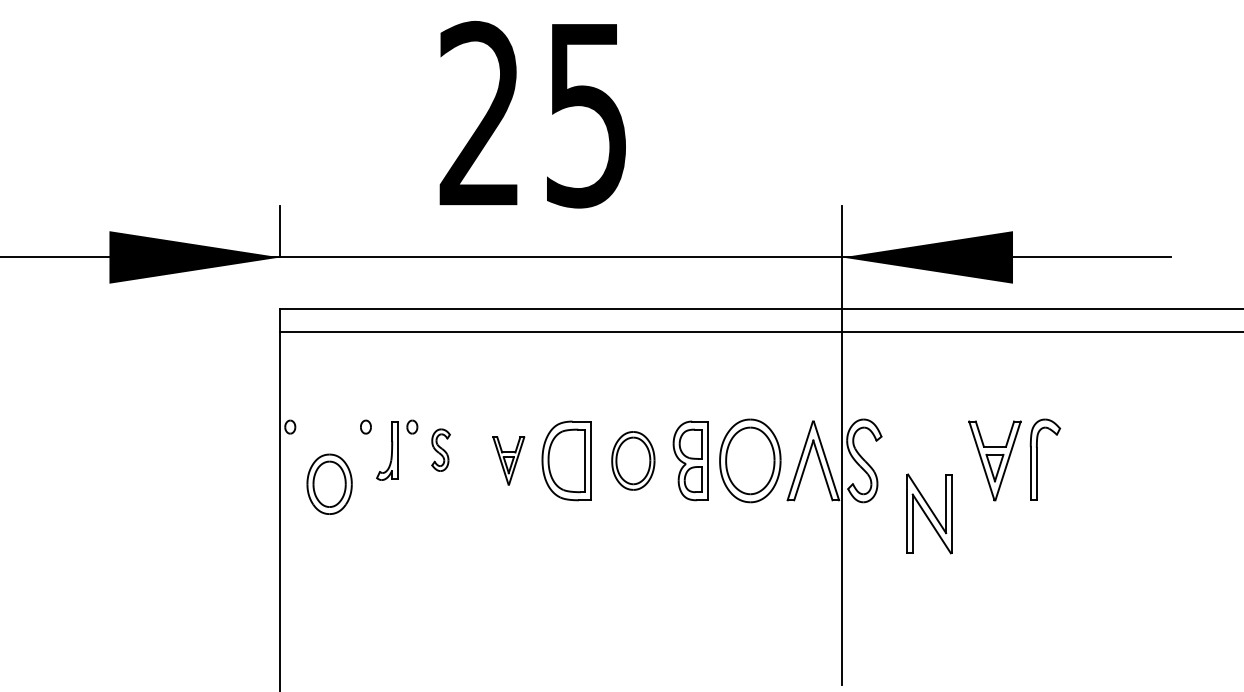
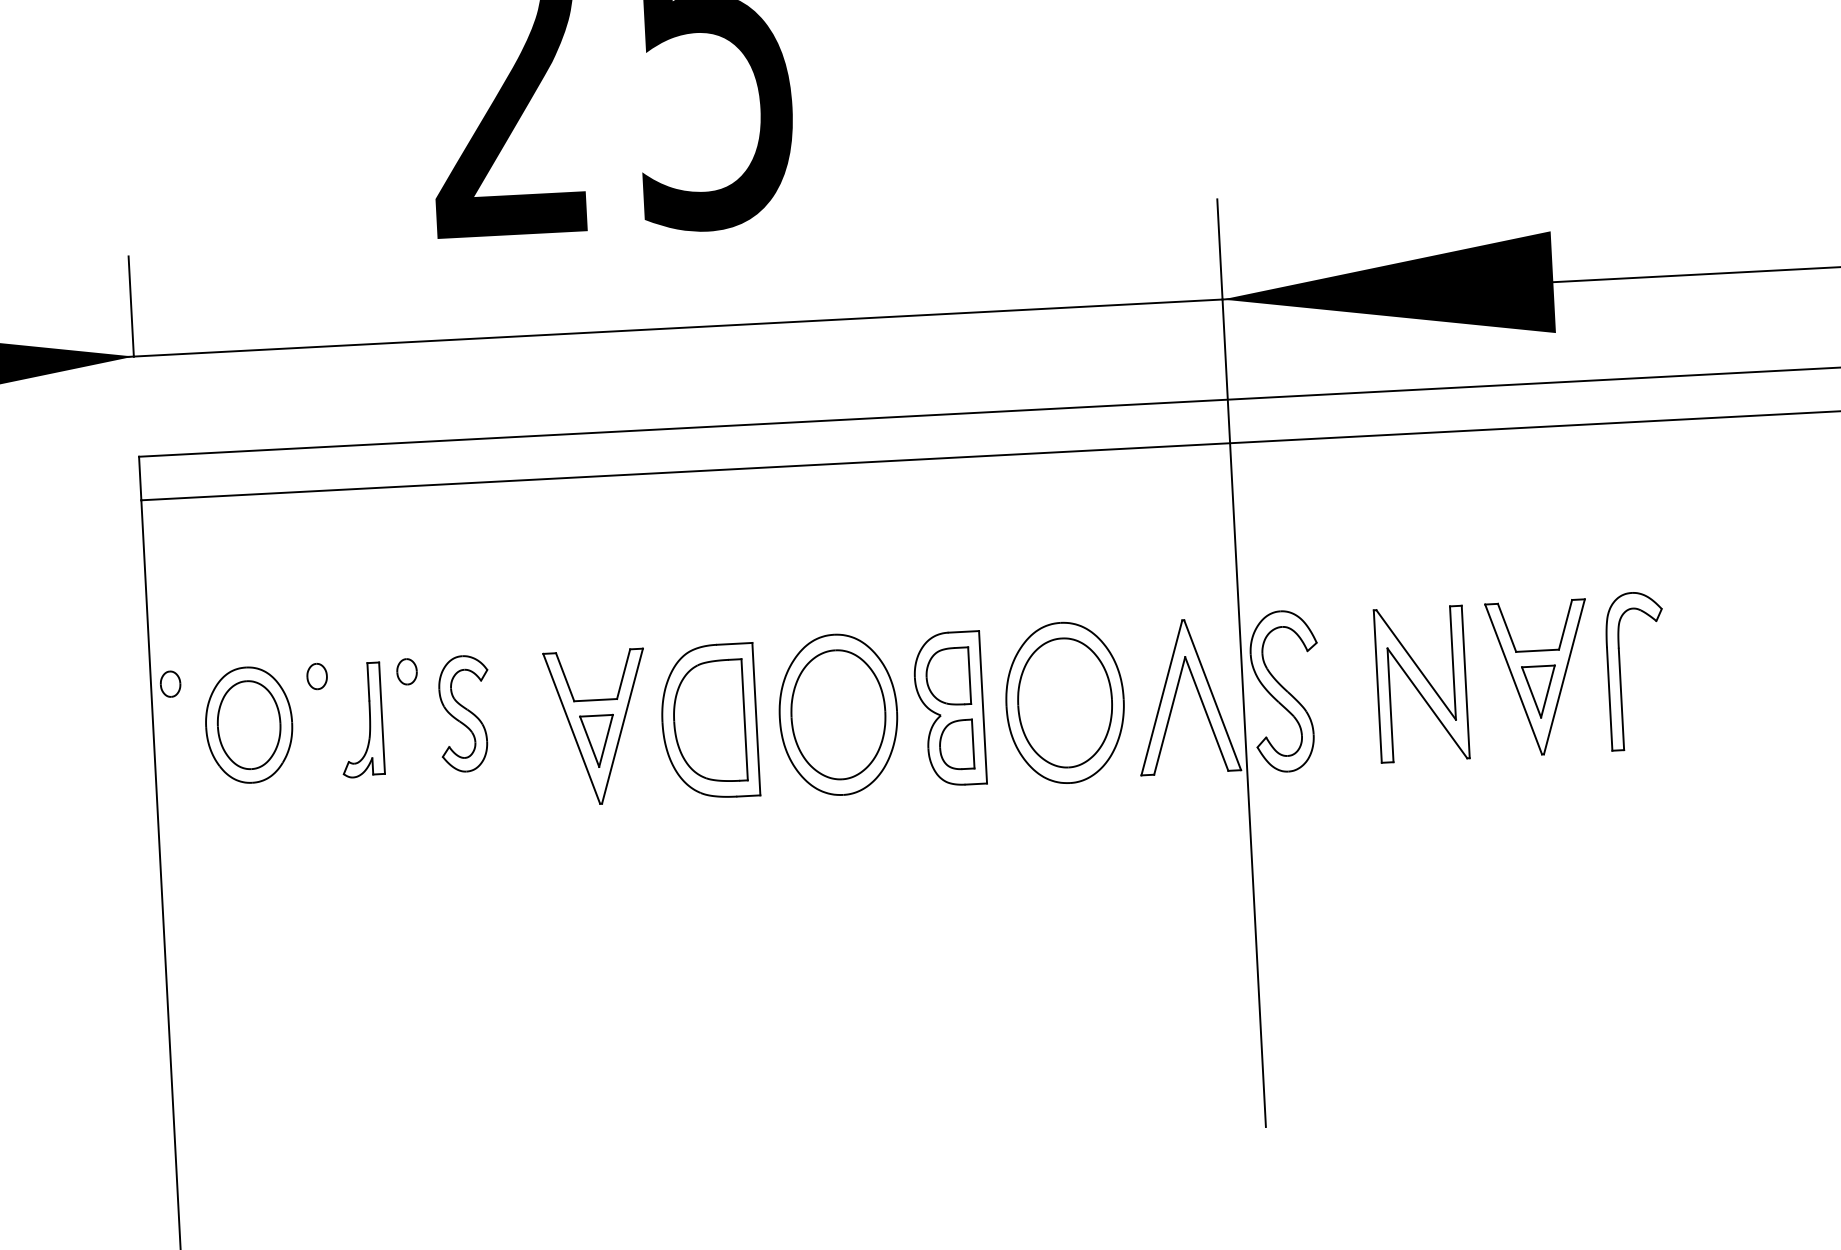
part: (440, 449) -> (463, 712), size x1.43
part: (508, 460) -> (596, 726), size x1.67
part: (633, 460) -> (838, 714), size x1.43
part: (329, 483) -> (248, 723), moved
part: (929, 513) -> (1421, 683), moved

